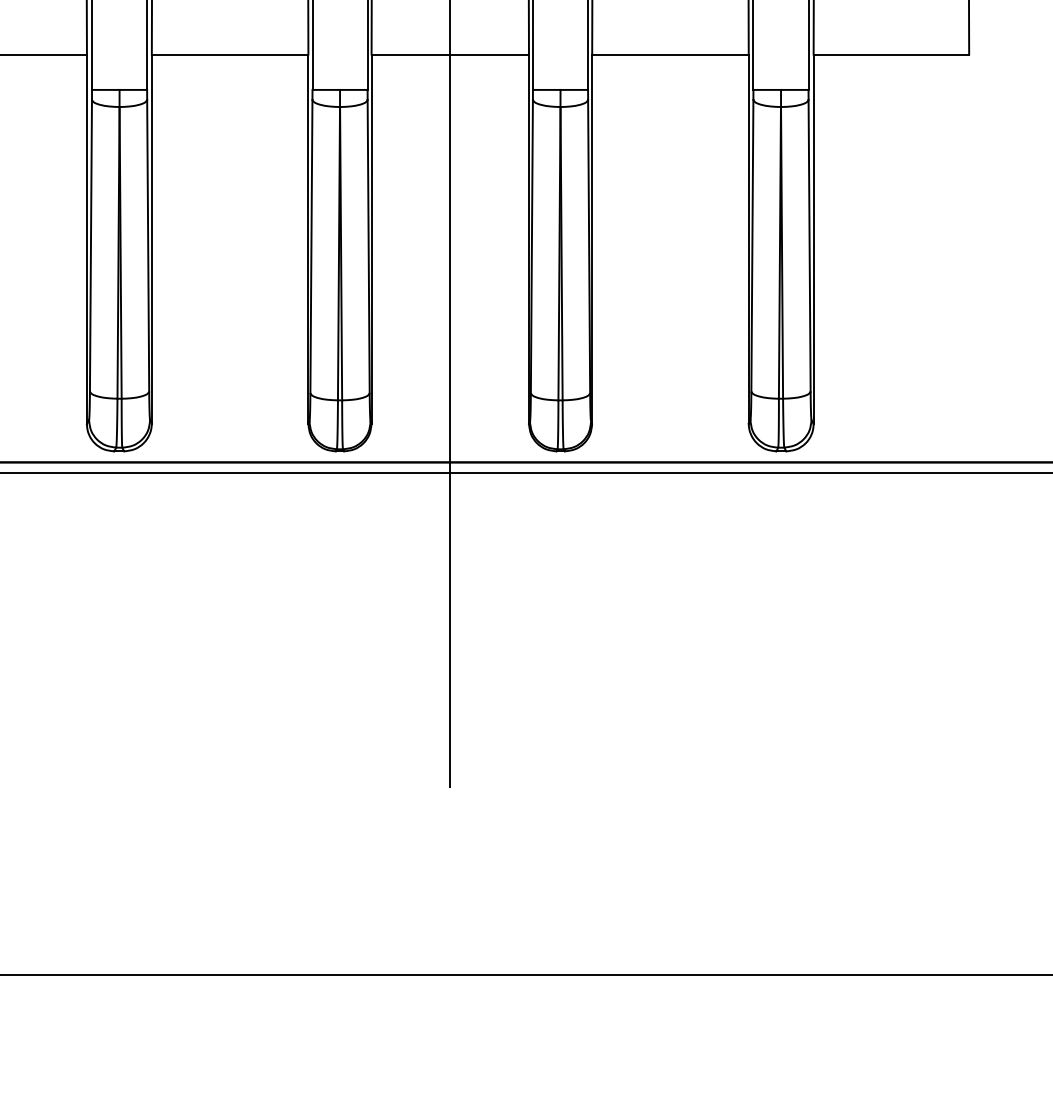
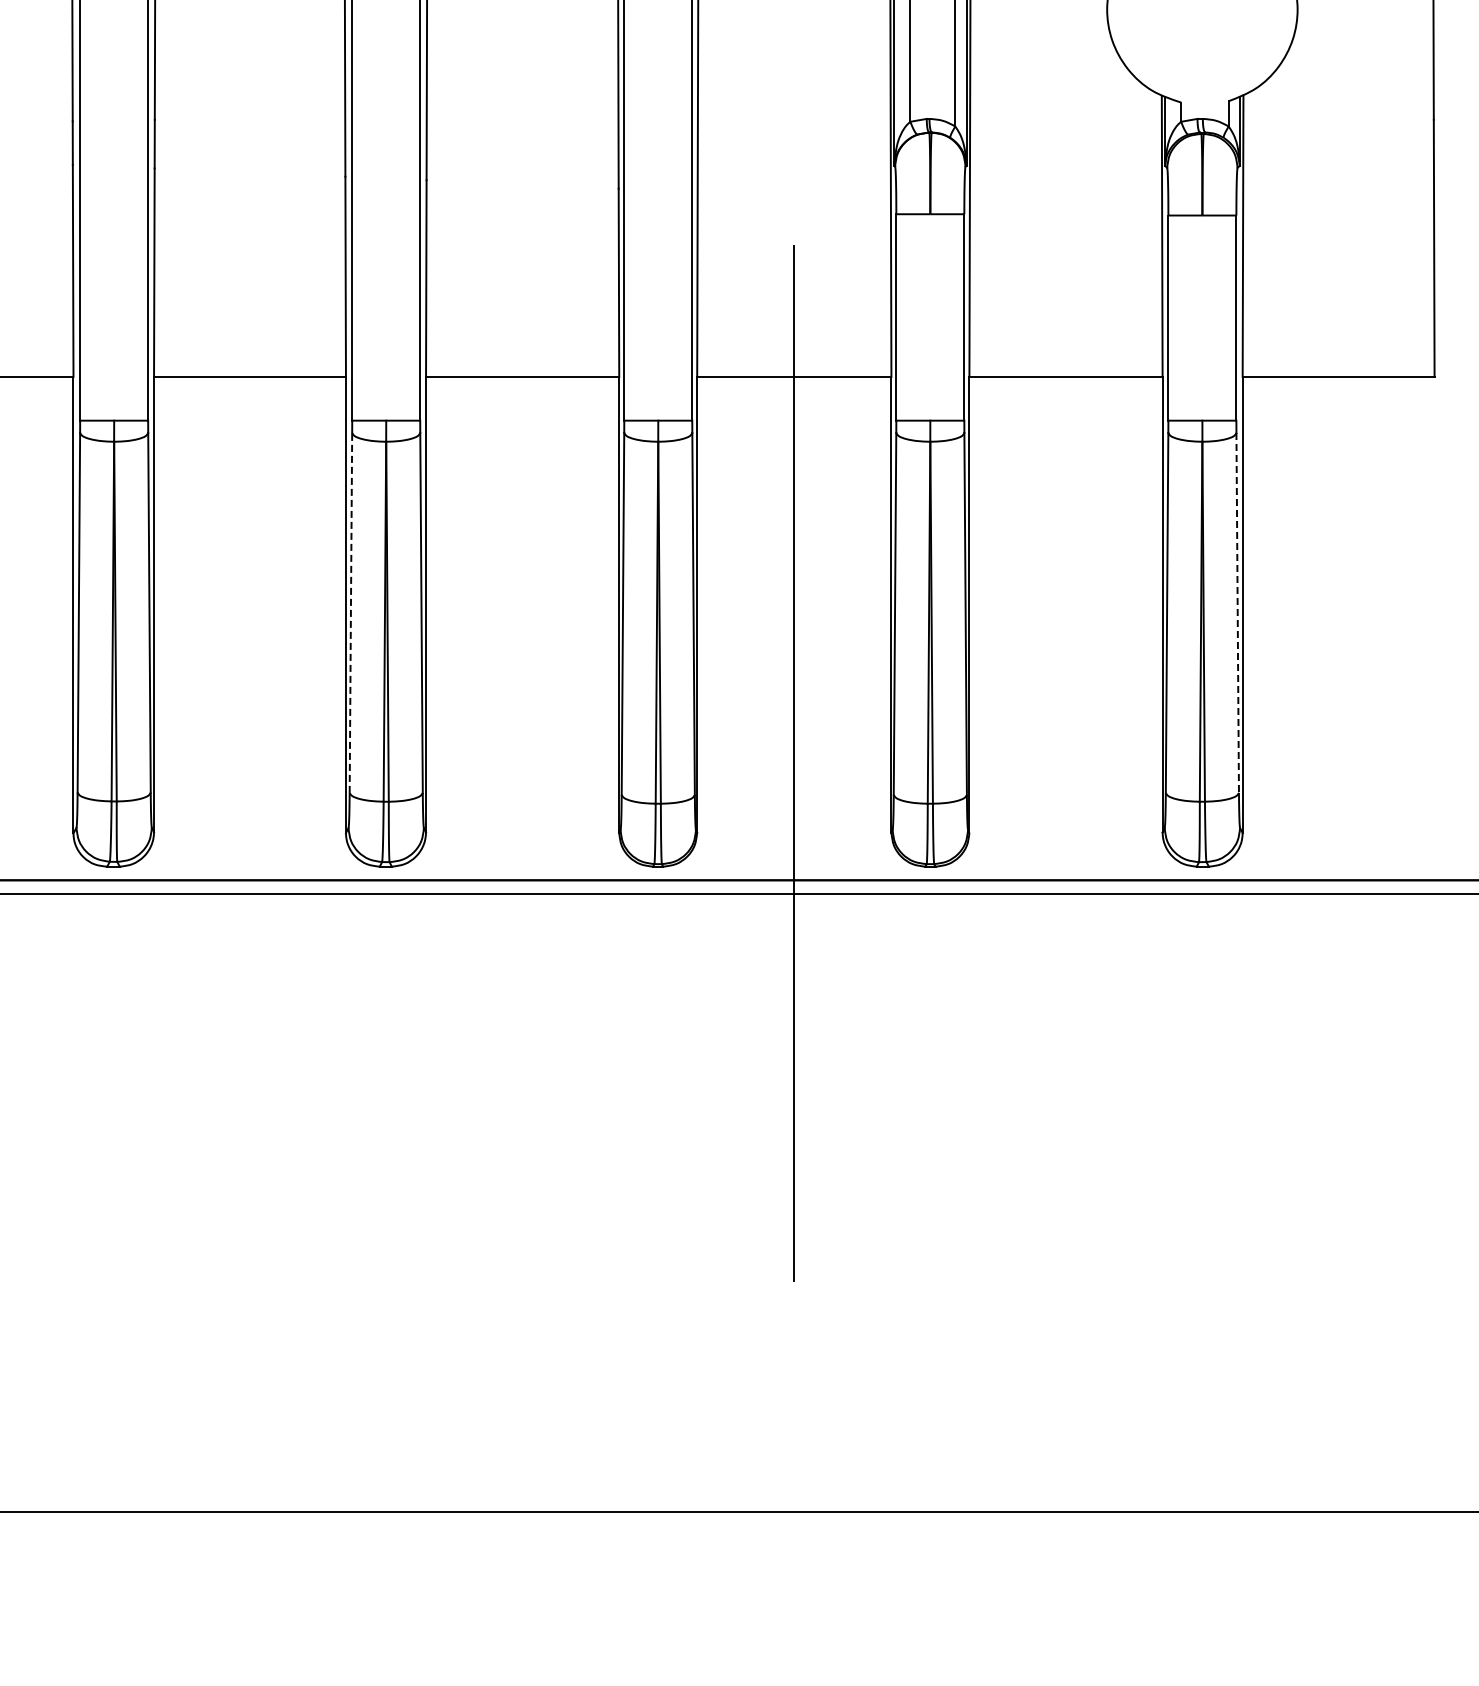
line: (90, 245) -> (350, 612), solid -> dashed
line: (809, 245) -> (1237, 612), solid -> dashed

